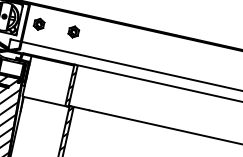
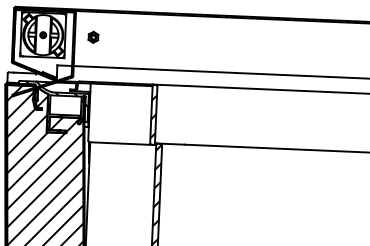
part: (39, 24) -> (93, 37), size x0.7
part: (73, 32) -> (143, 39), removed

